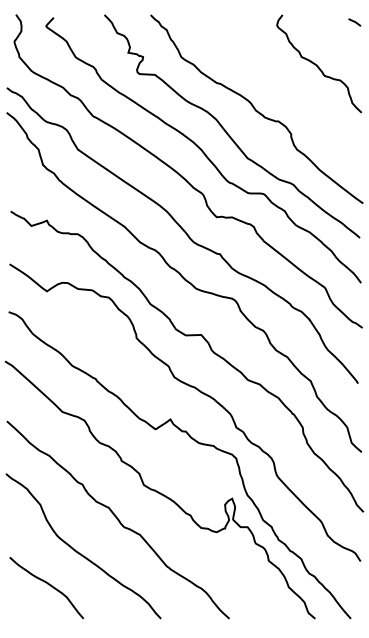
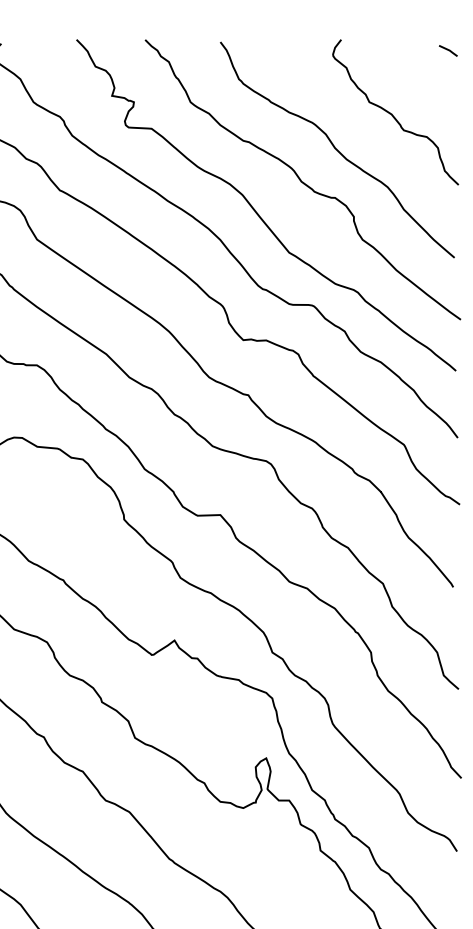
curve: (279, 89) -> (336, 150), added

